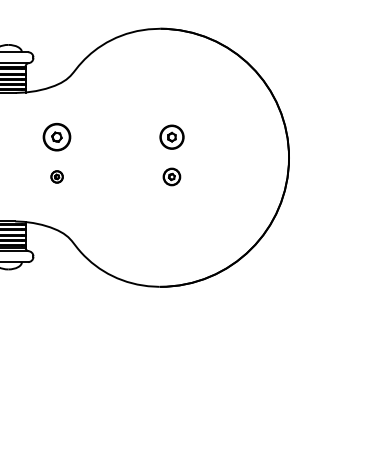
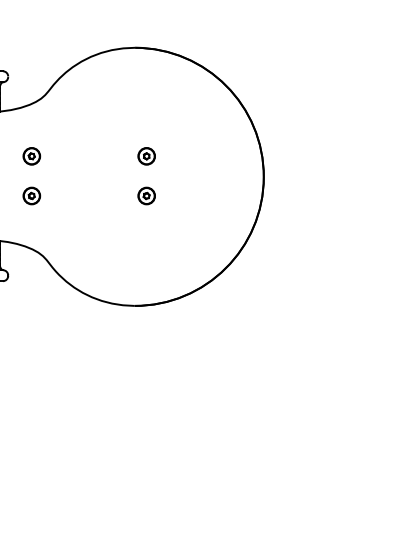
part: (56, 137) -> (31, 156), size x0.62
part: (171, 137) -> (146, 156), size x0.71
part: (56, 176) -> (31, 195), size x1.43

